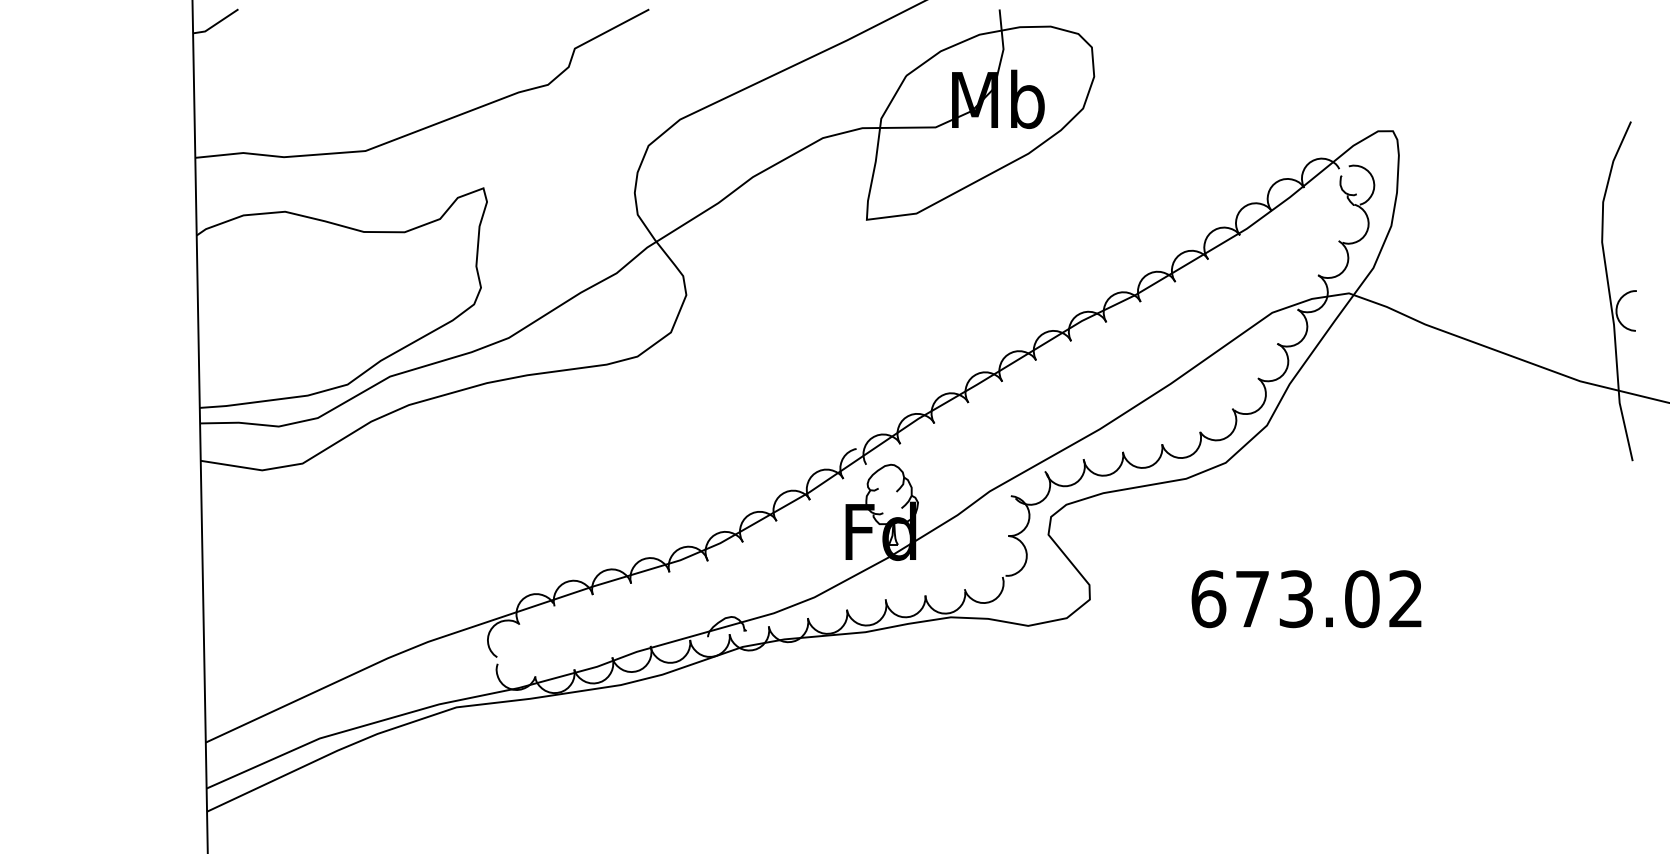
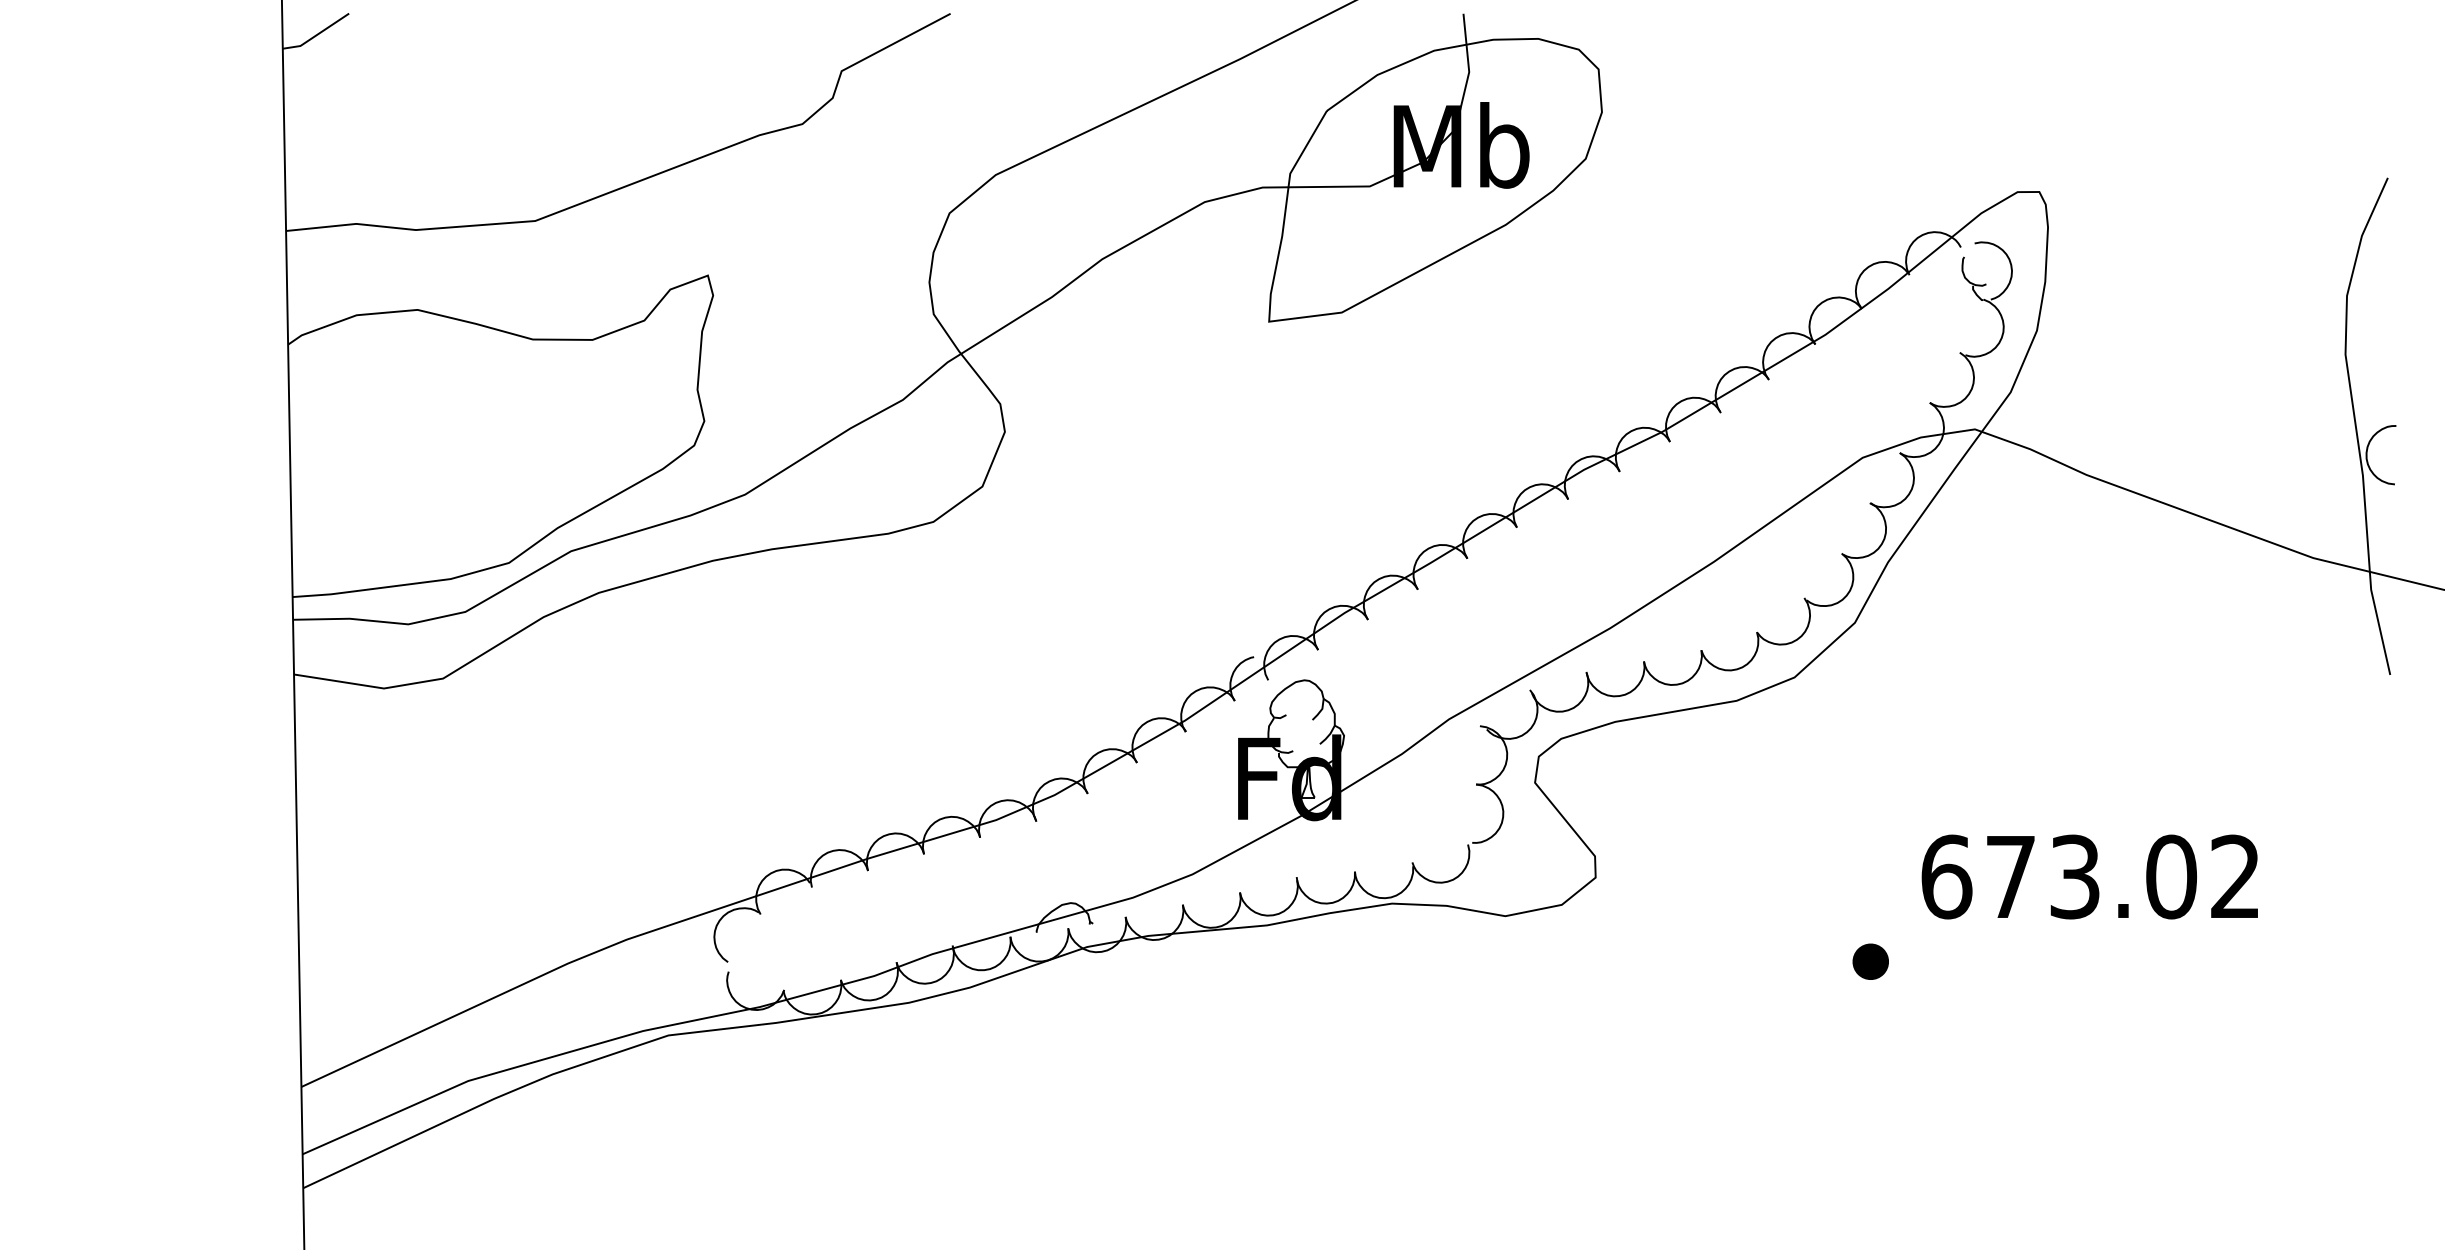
text: (1306, 599) -> (2089, 877), moved
part: (1277, 656) -> (1870, 960), added

